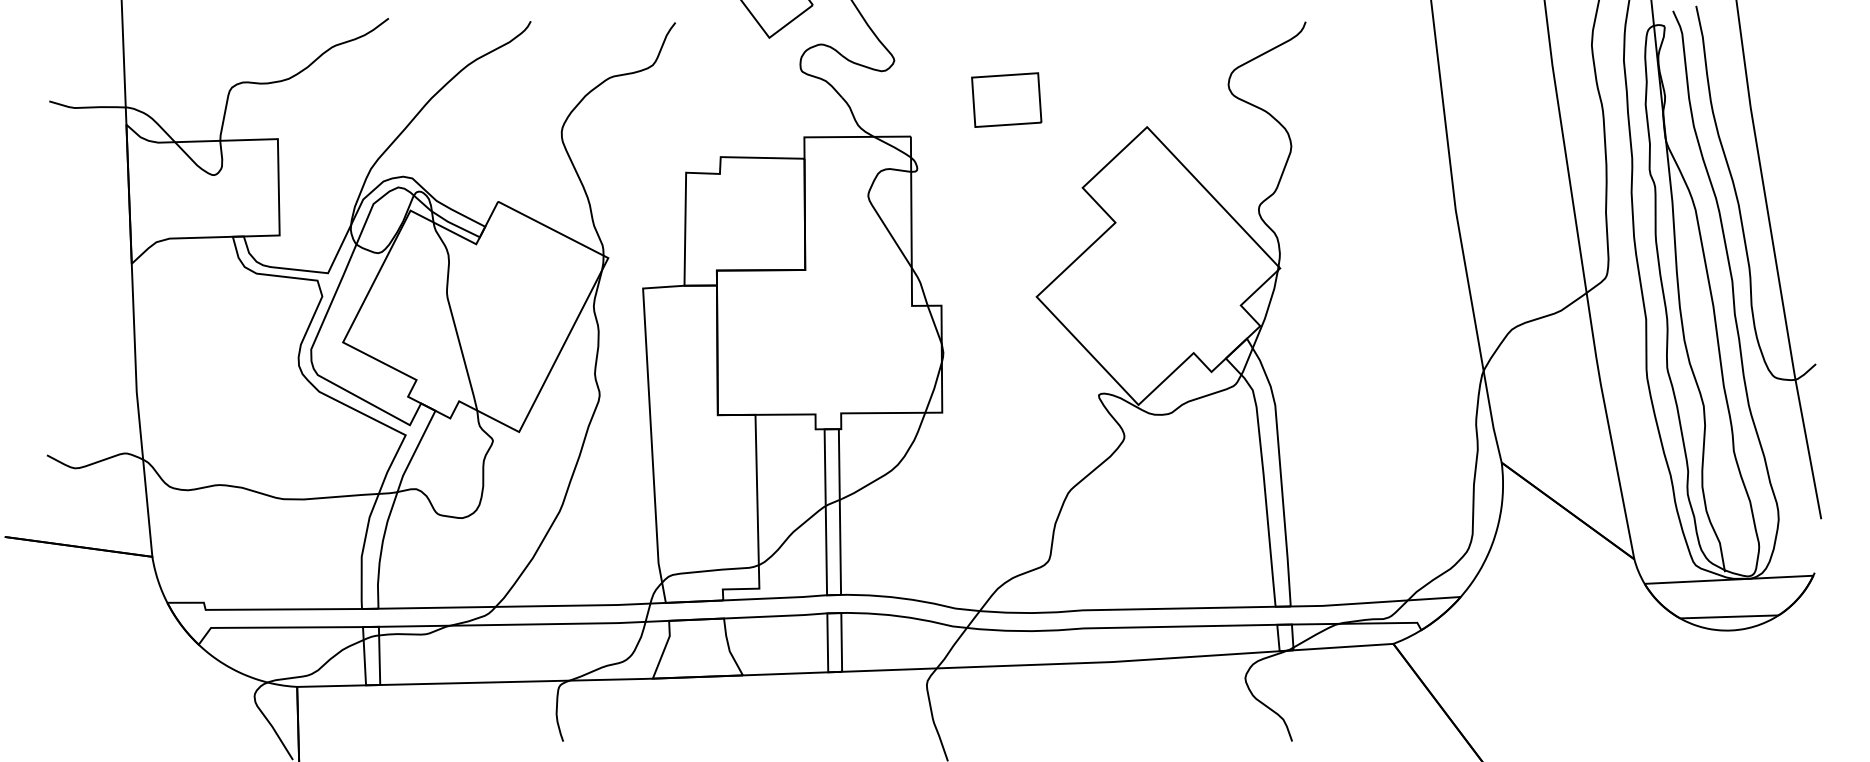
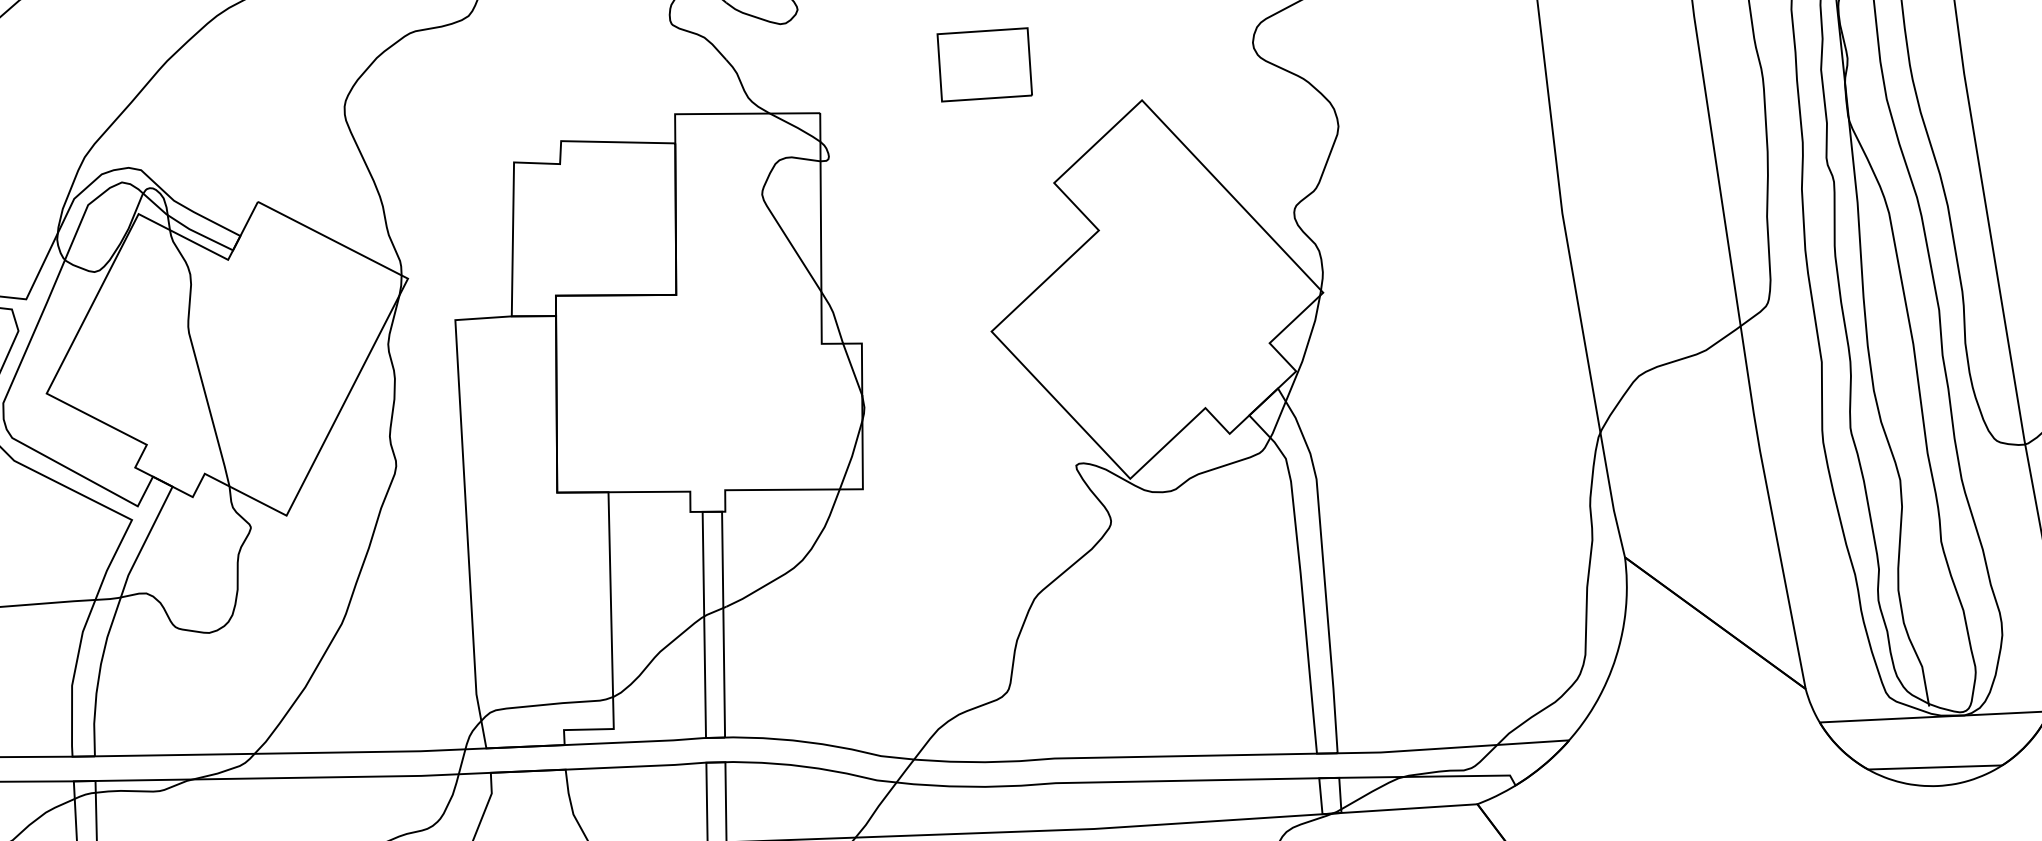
part: (1006, 99) -> (984, 64), moved

